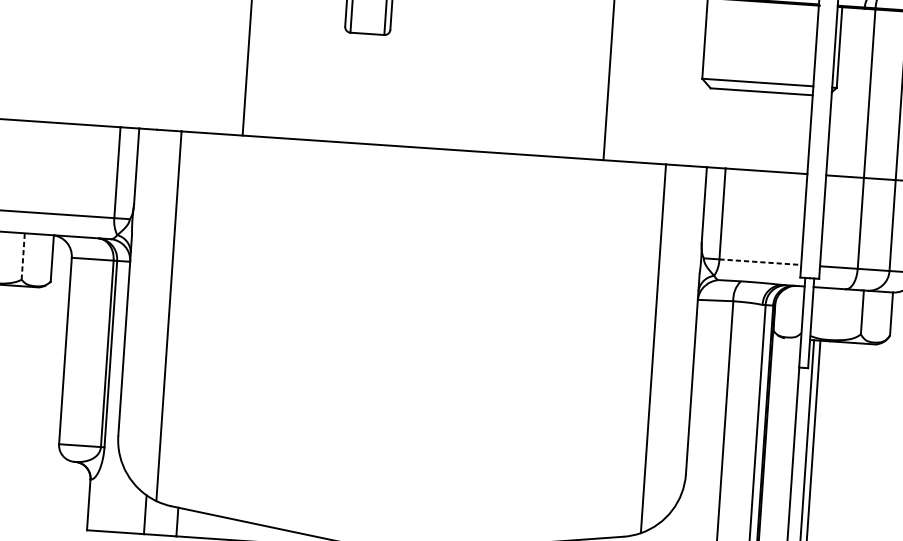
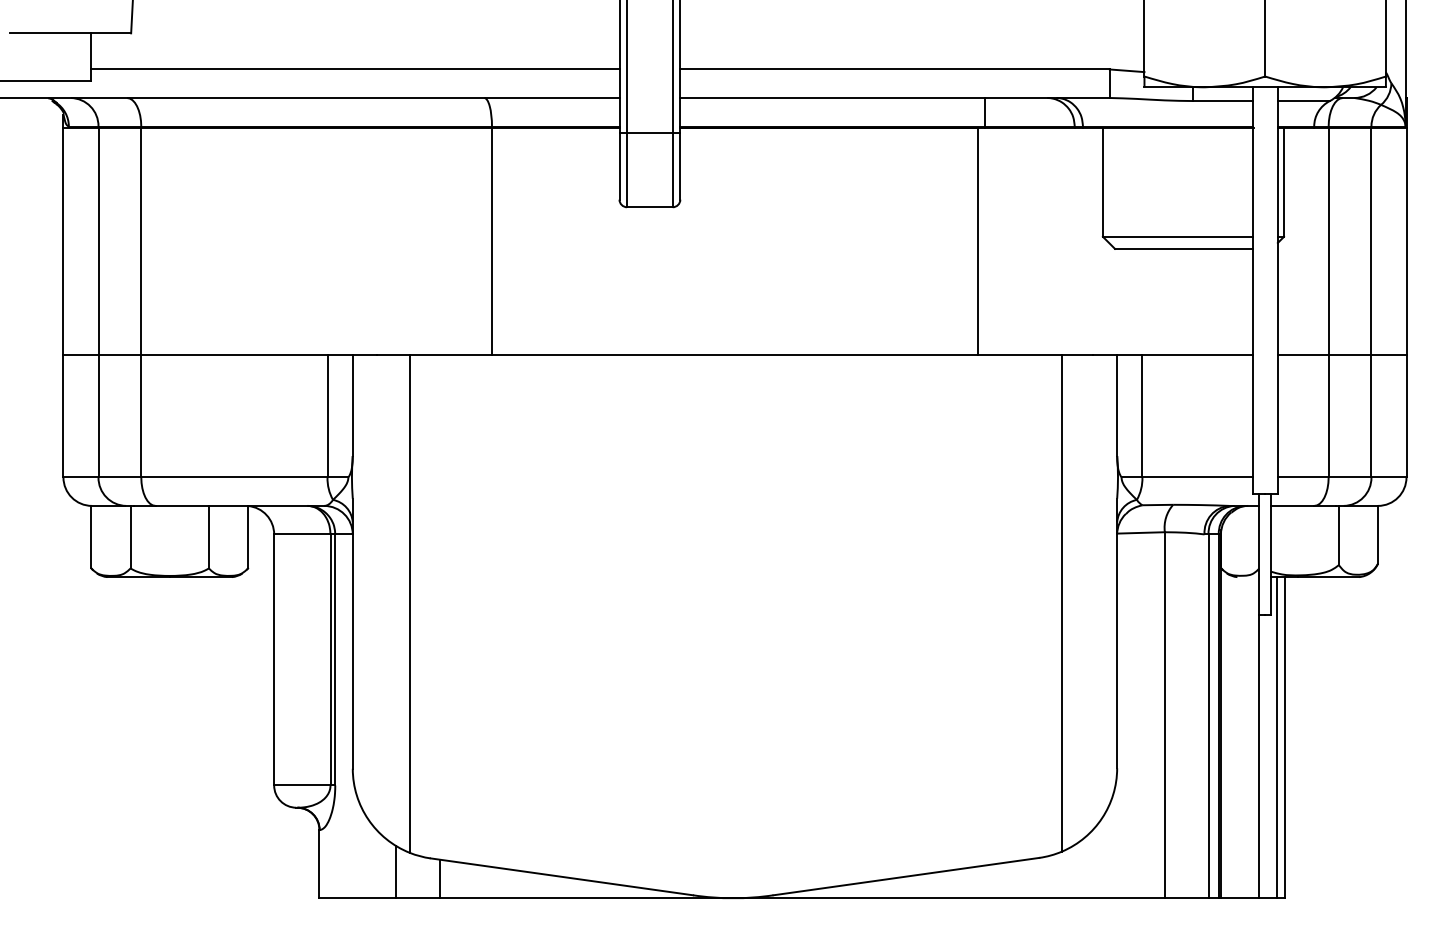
line: (22, 256) -> (208, 536), dashed -> solid
line: (760, 262) -> (1197, 477), dashed -> solid

